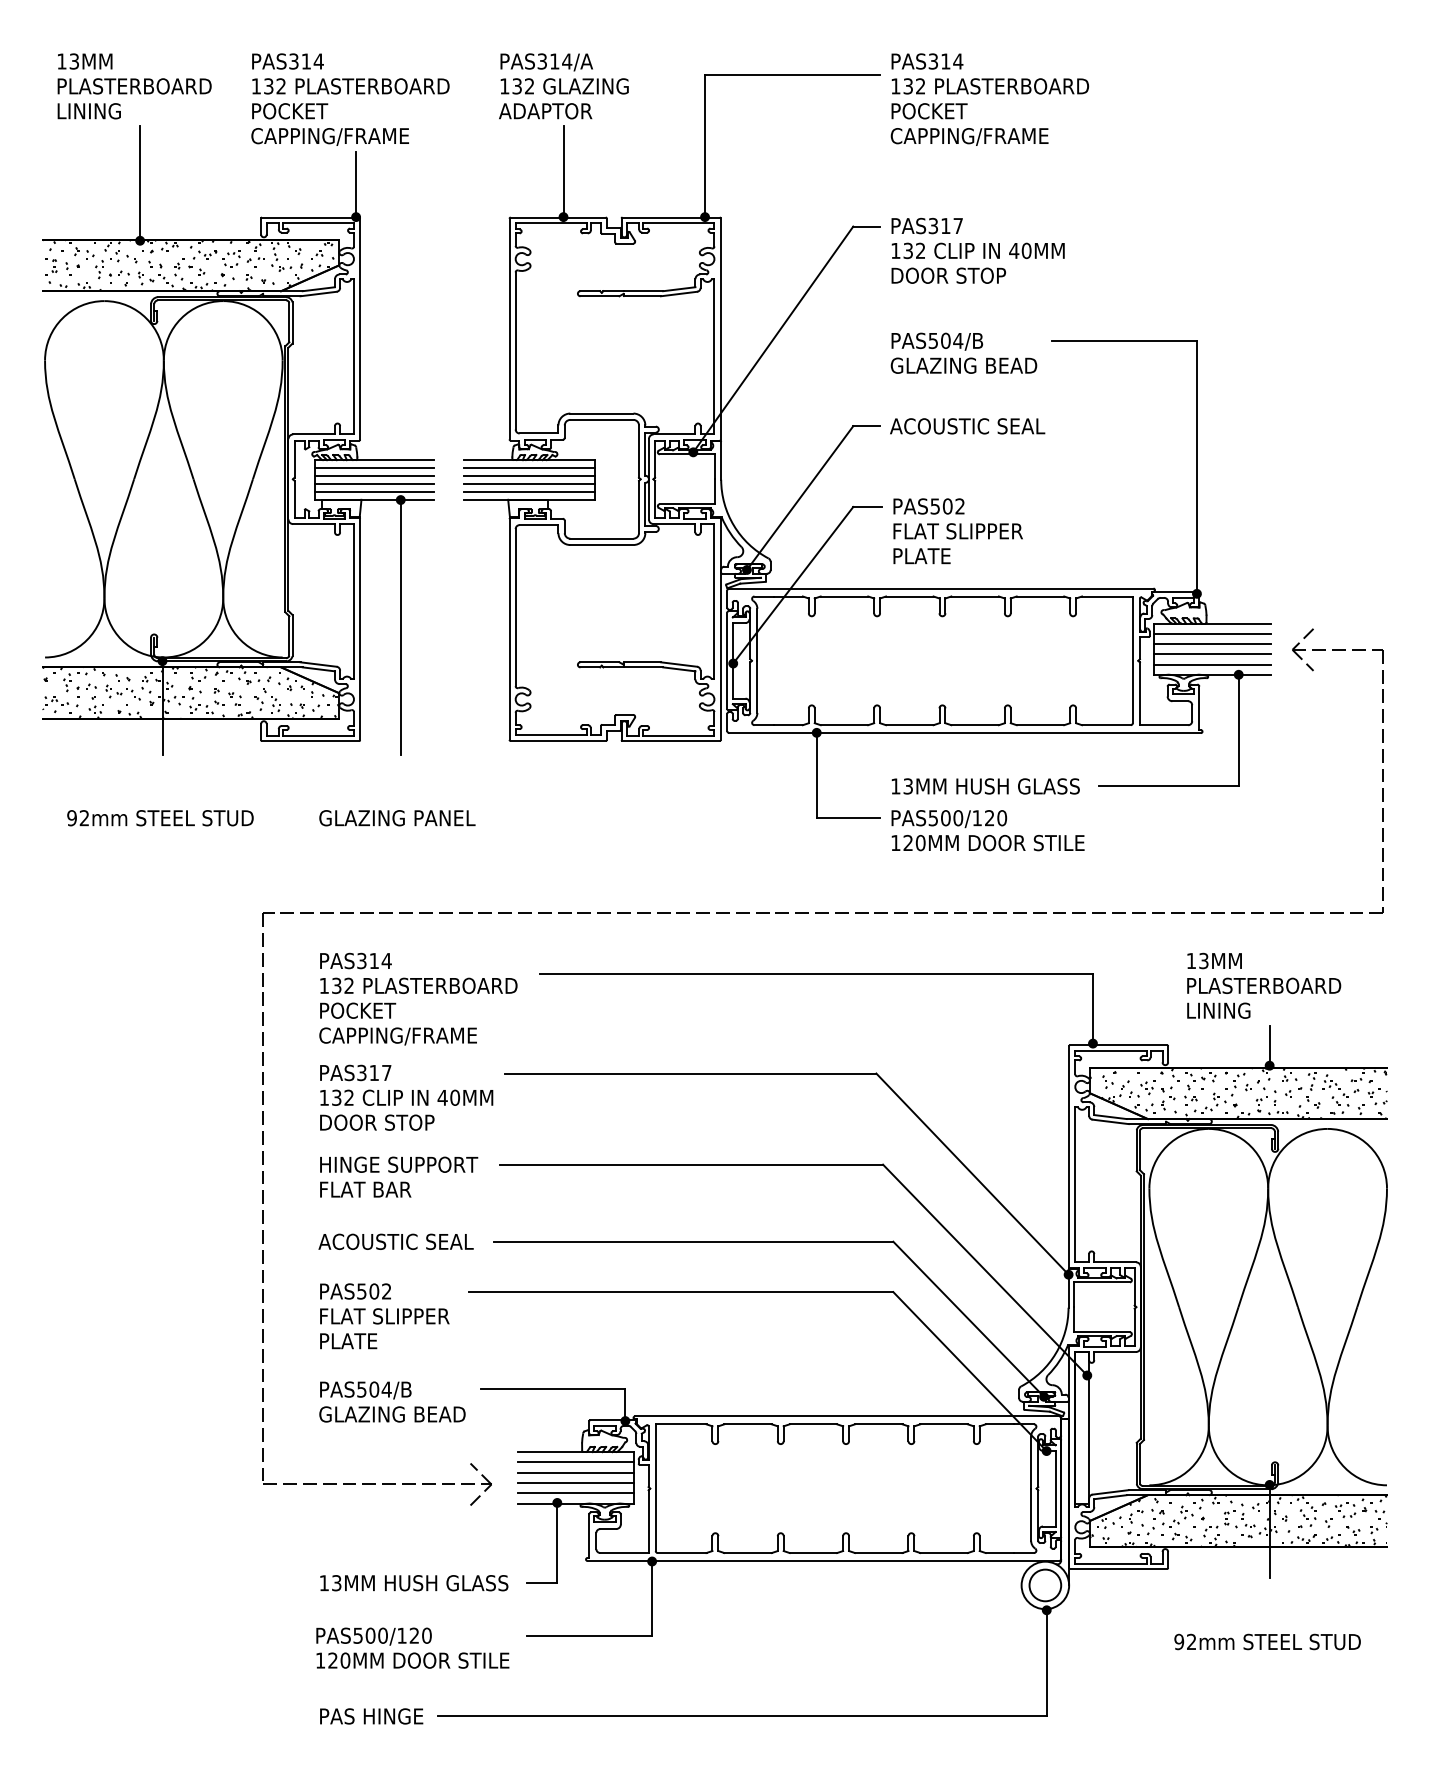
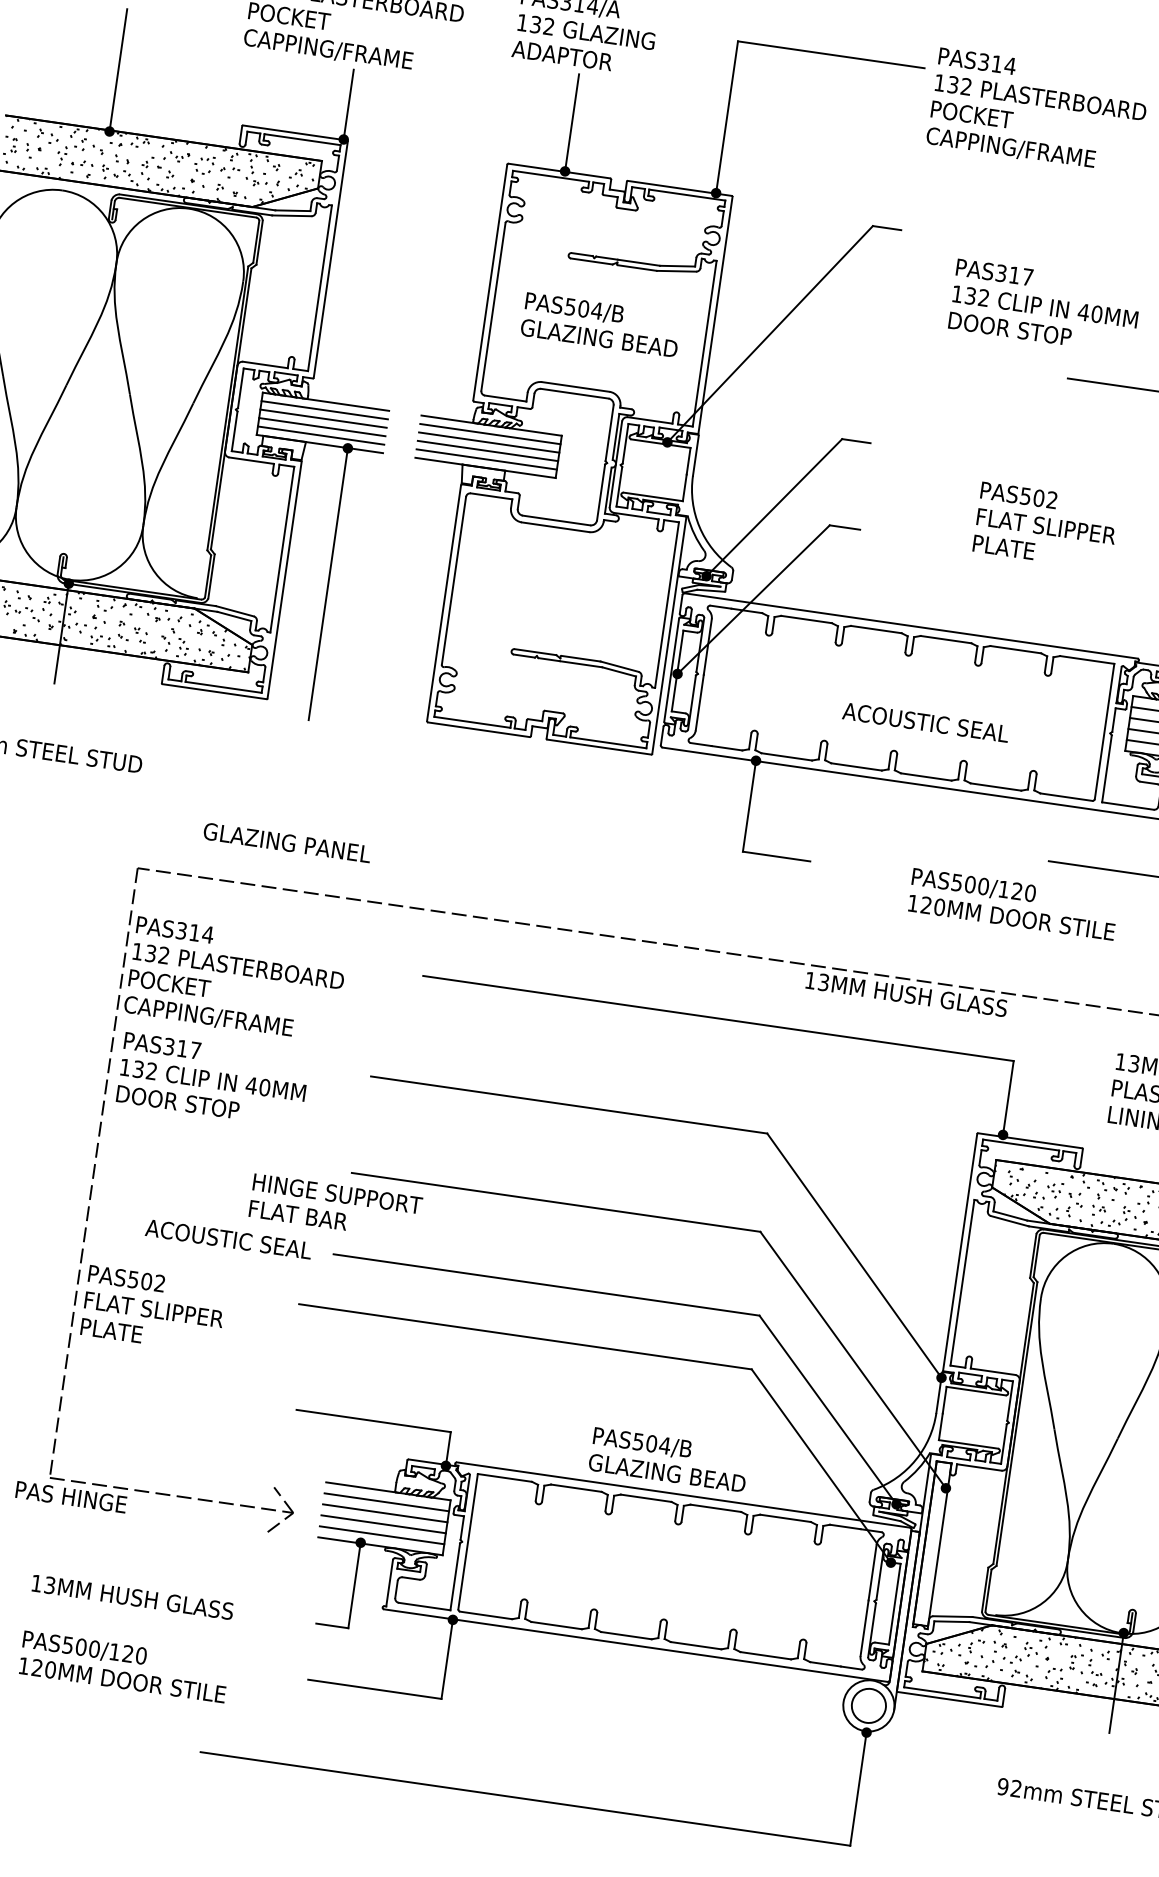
text: (977, 250) -> (1044, 306), moved
text: (963, 352) -> (600, 324), moved
text: (967, 426) -> (925, 722), moved
text: (957, 531) -> (1045, 526), moved
text: (985, 786) -> (906, 994), moved
text: (397, 818) -> (287, 843), moved
text: (987, 830) -> (1012, 904), moved
text: (418, 998) -> (236, 979), moved
text: (406, 1097) -> (213, 1079), moved
text: (399, 1176) -> (336, 1206), moved
text: (384, 1316) -> (153, 1309), moved
text: (392, 1401) -> (669, 1459), moved
text: (414, 1583) -> (132, 1597), moved
text: (412, 1647) -> (124, 1666), moved
text: (371, 1716) -> (71, 1497), moved

